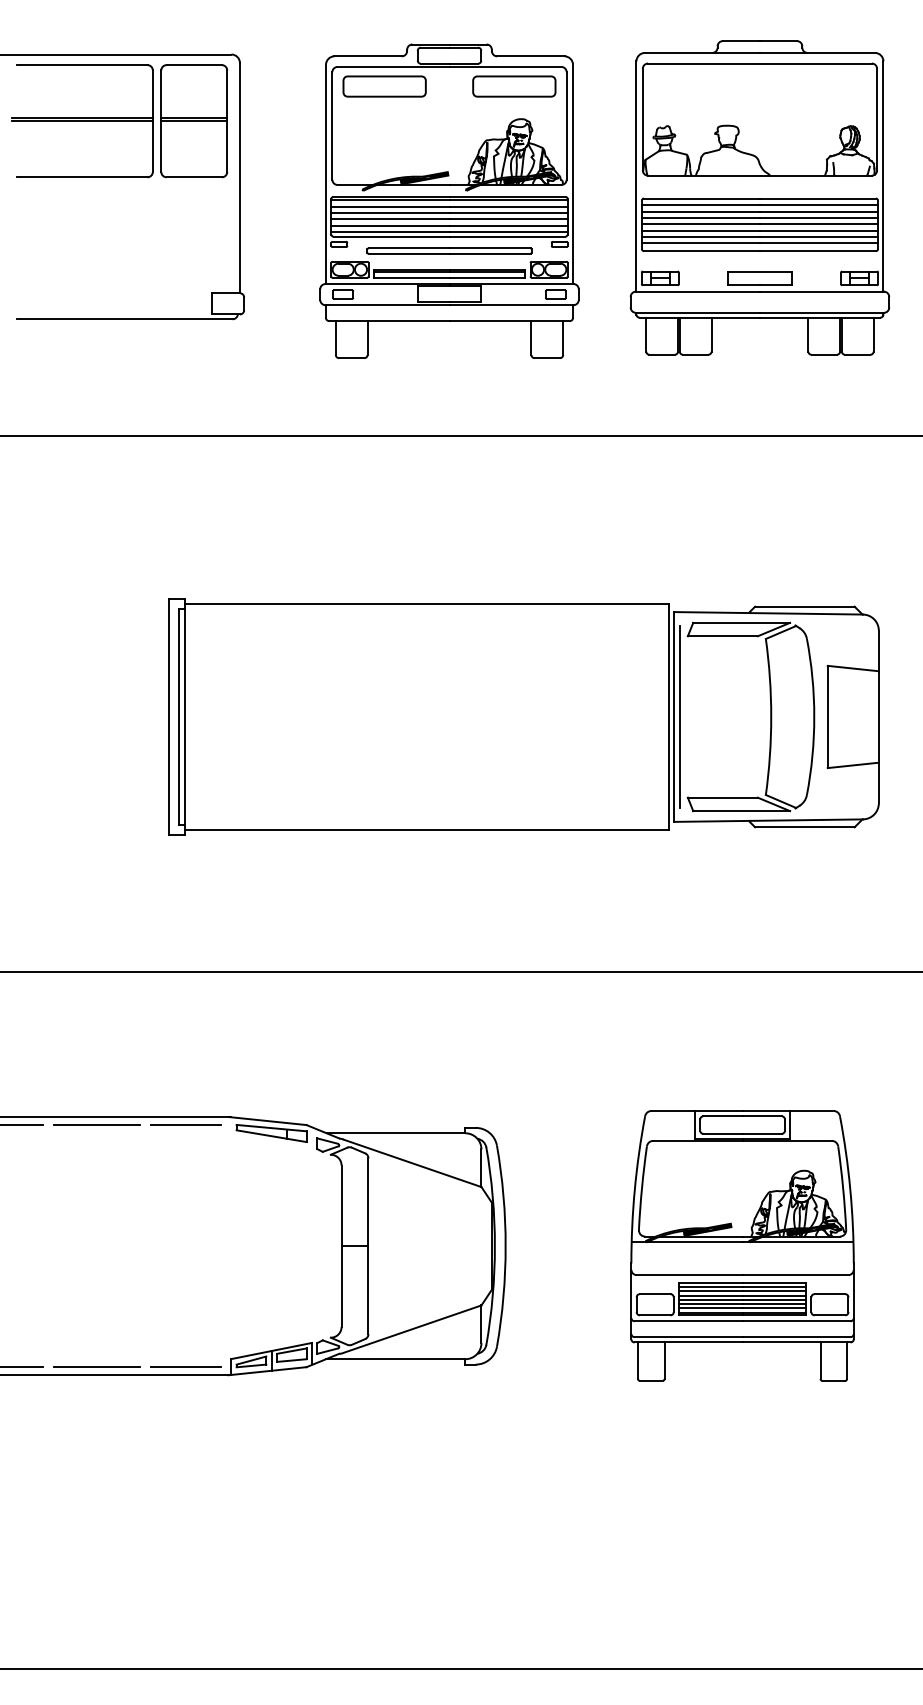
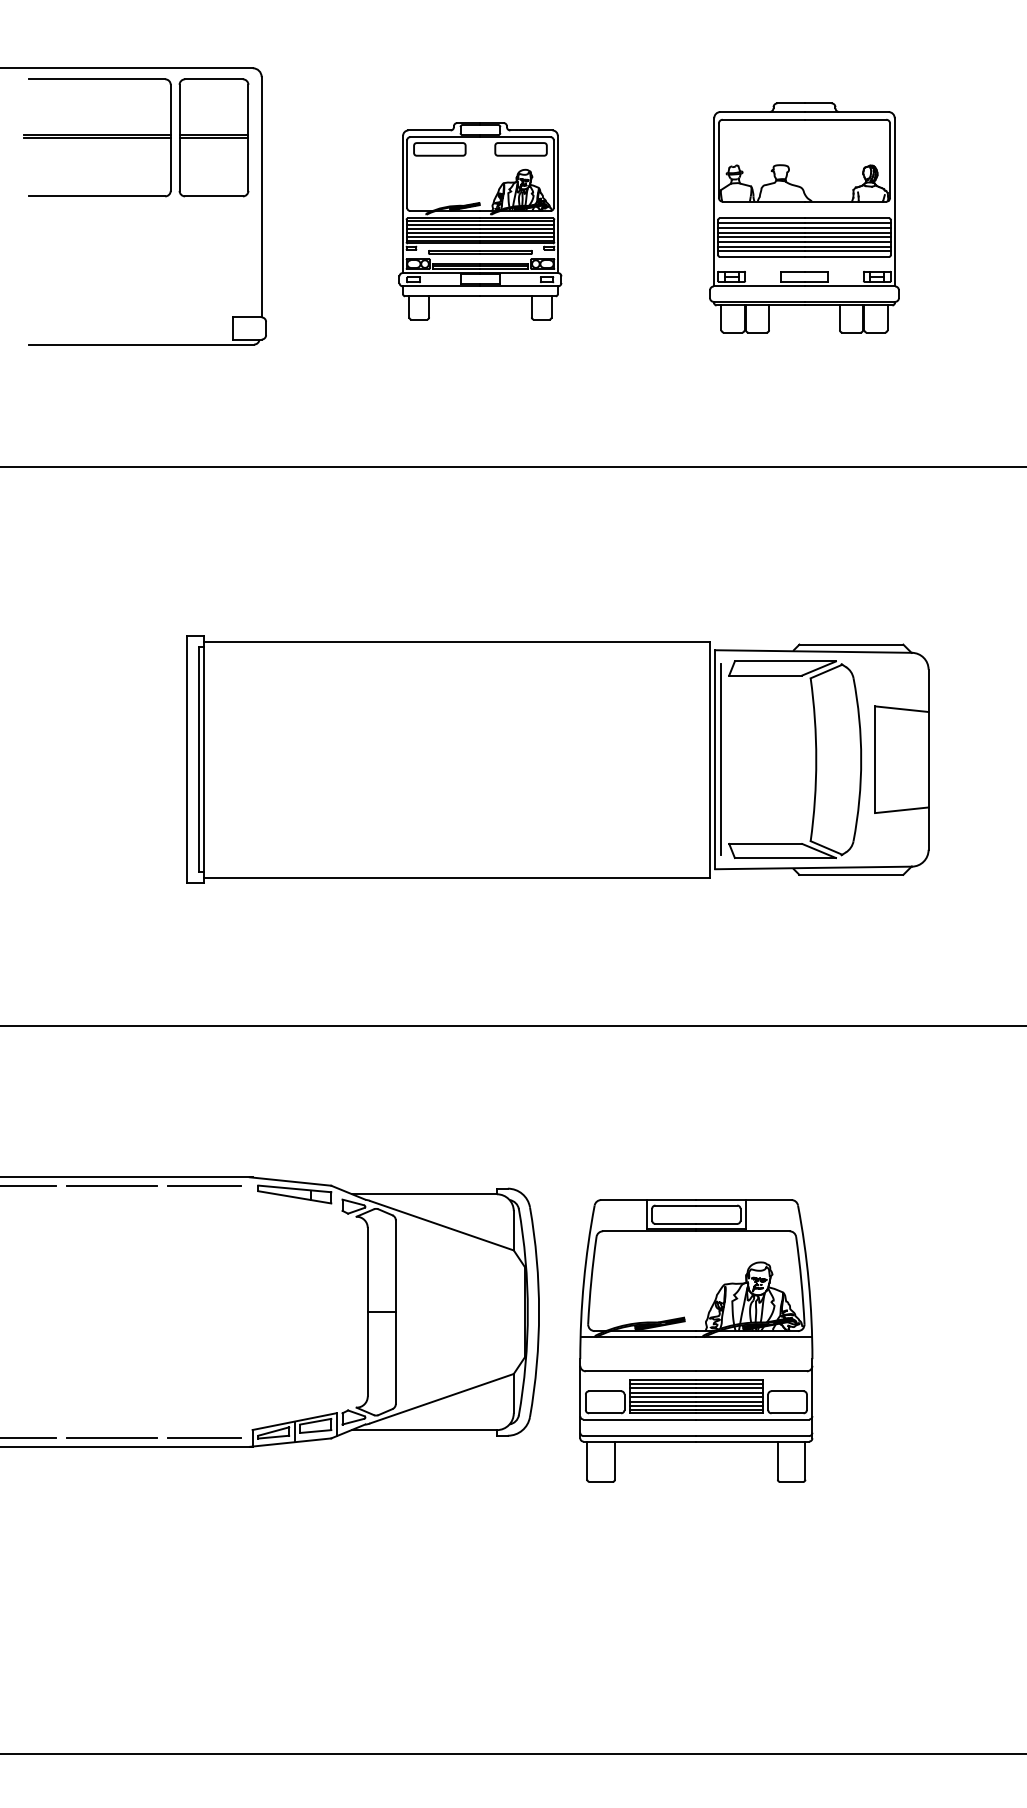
part: (759, 197) -> (804, 217), size x0.7
part: (449, 200) -> (480, 220), size x0.6
part: (742, 1245) -> (696, 1340), moved

